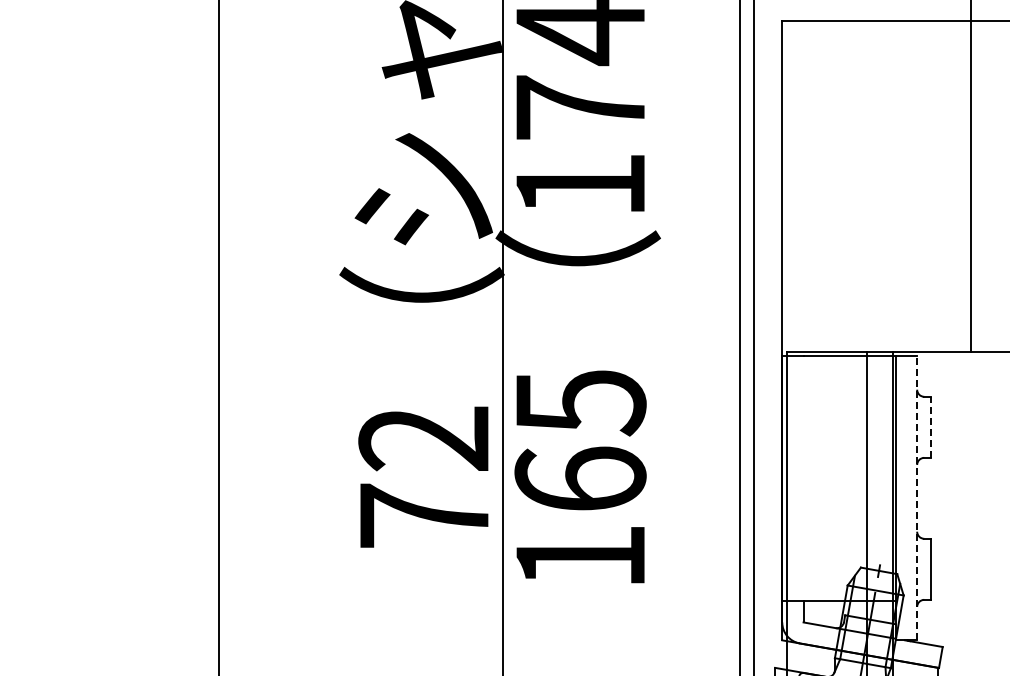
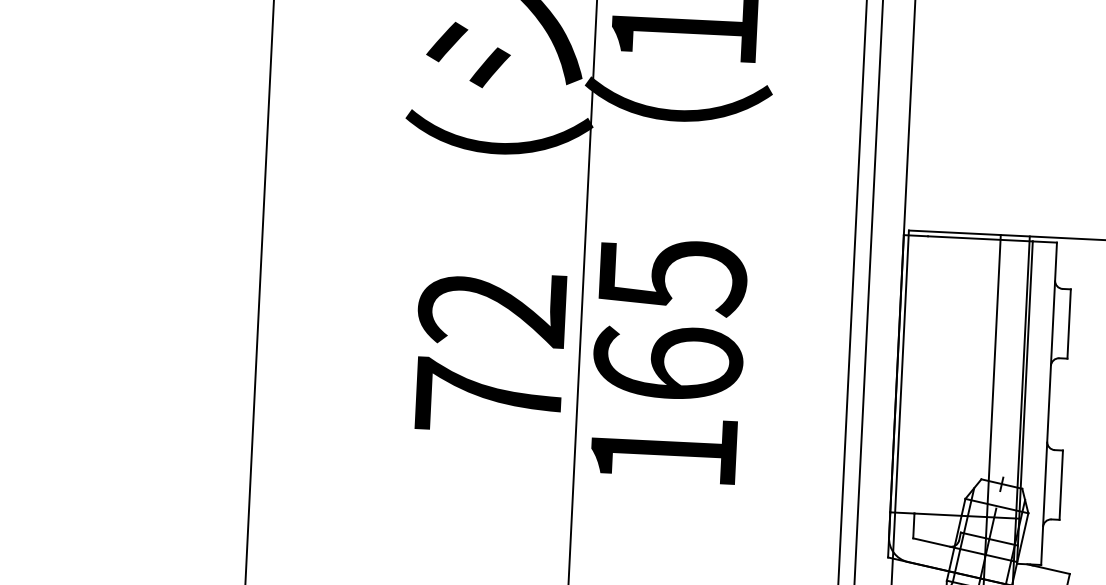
line: (931, 427) -> (1069, 324), dashed -> solid
line: (917, 498) -> (1049, 404), dashed -> solid

